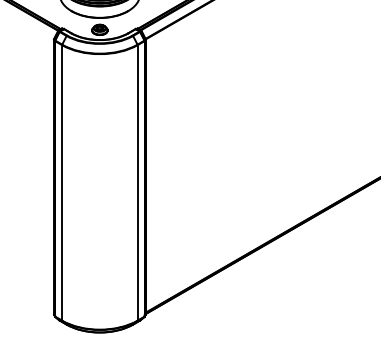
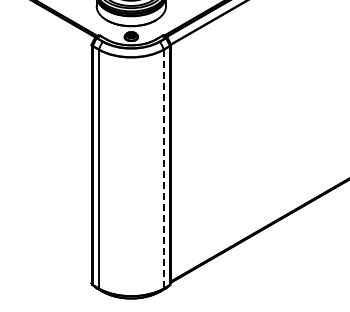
line: (138, 182) -> (164, 168), solid -> dashed

